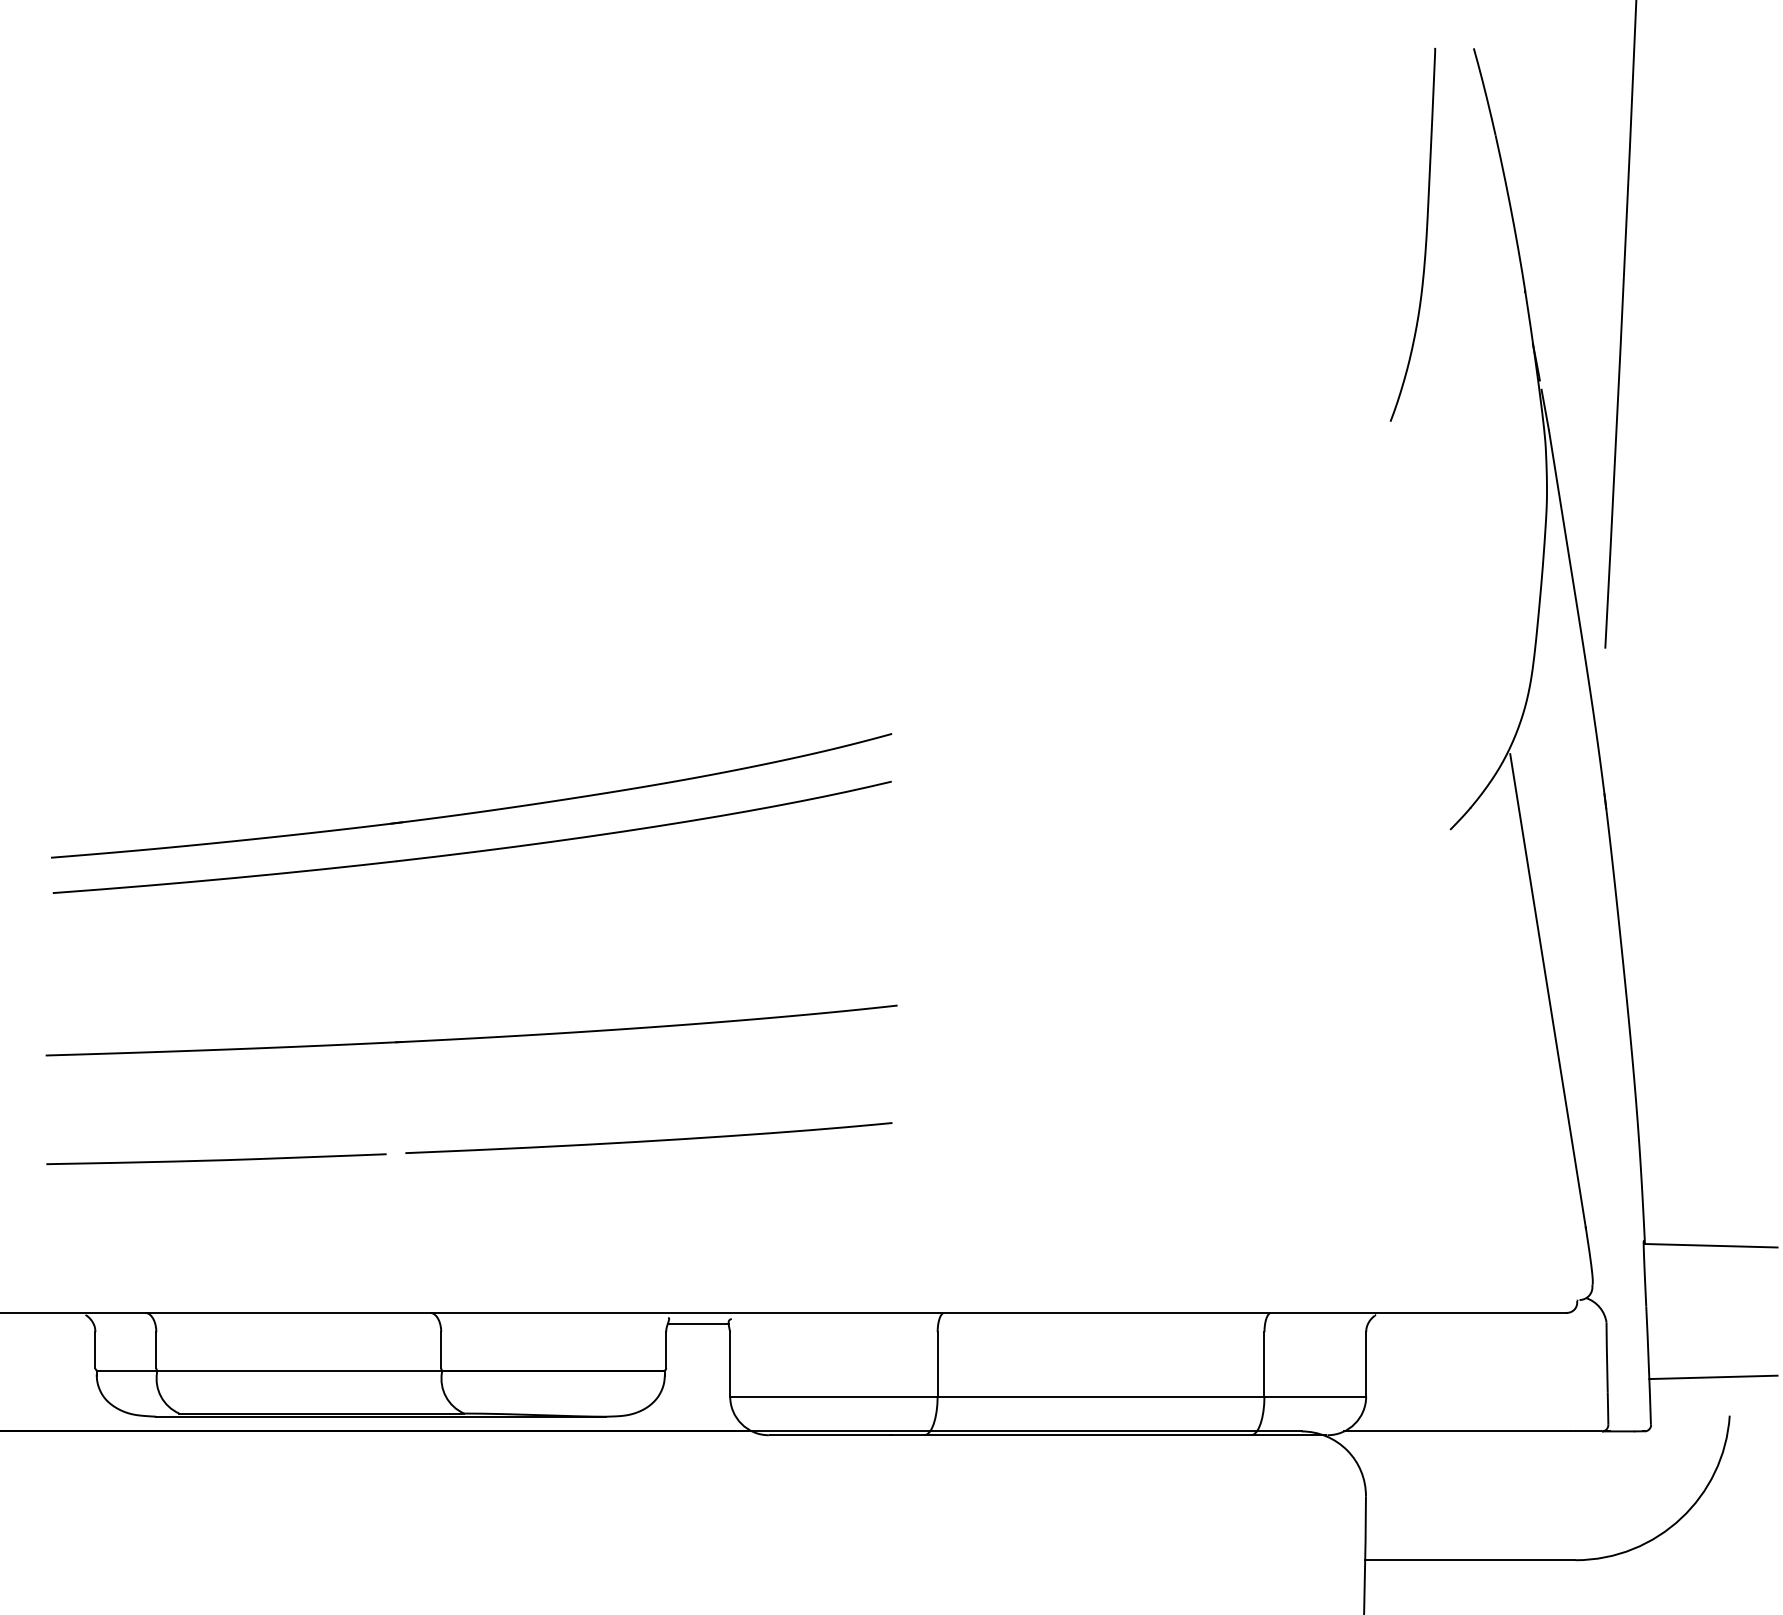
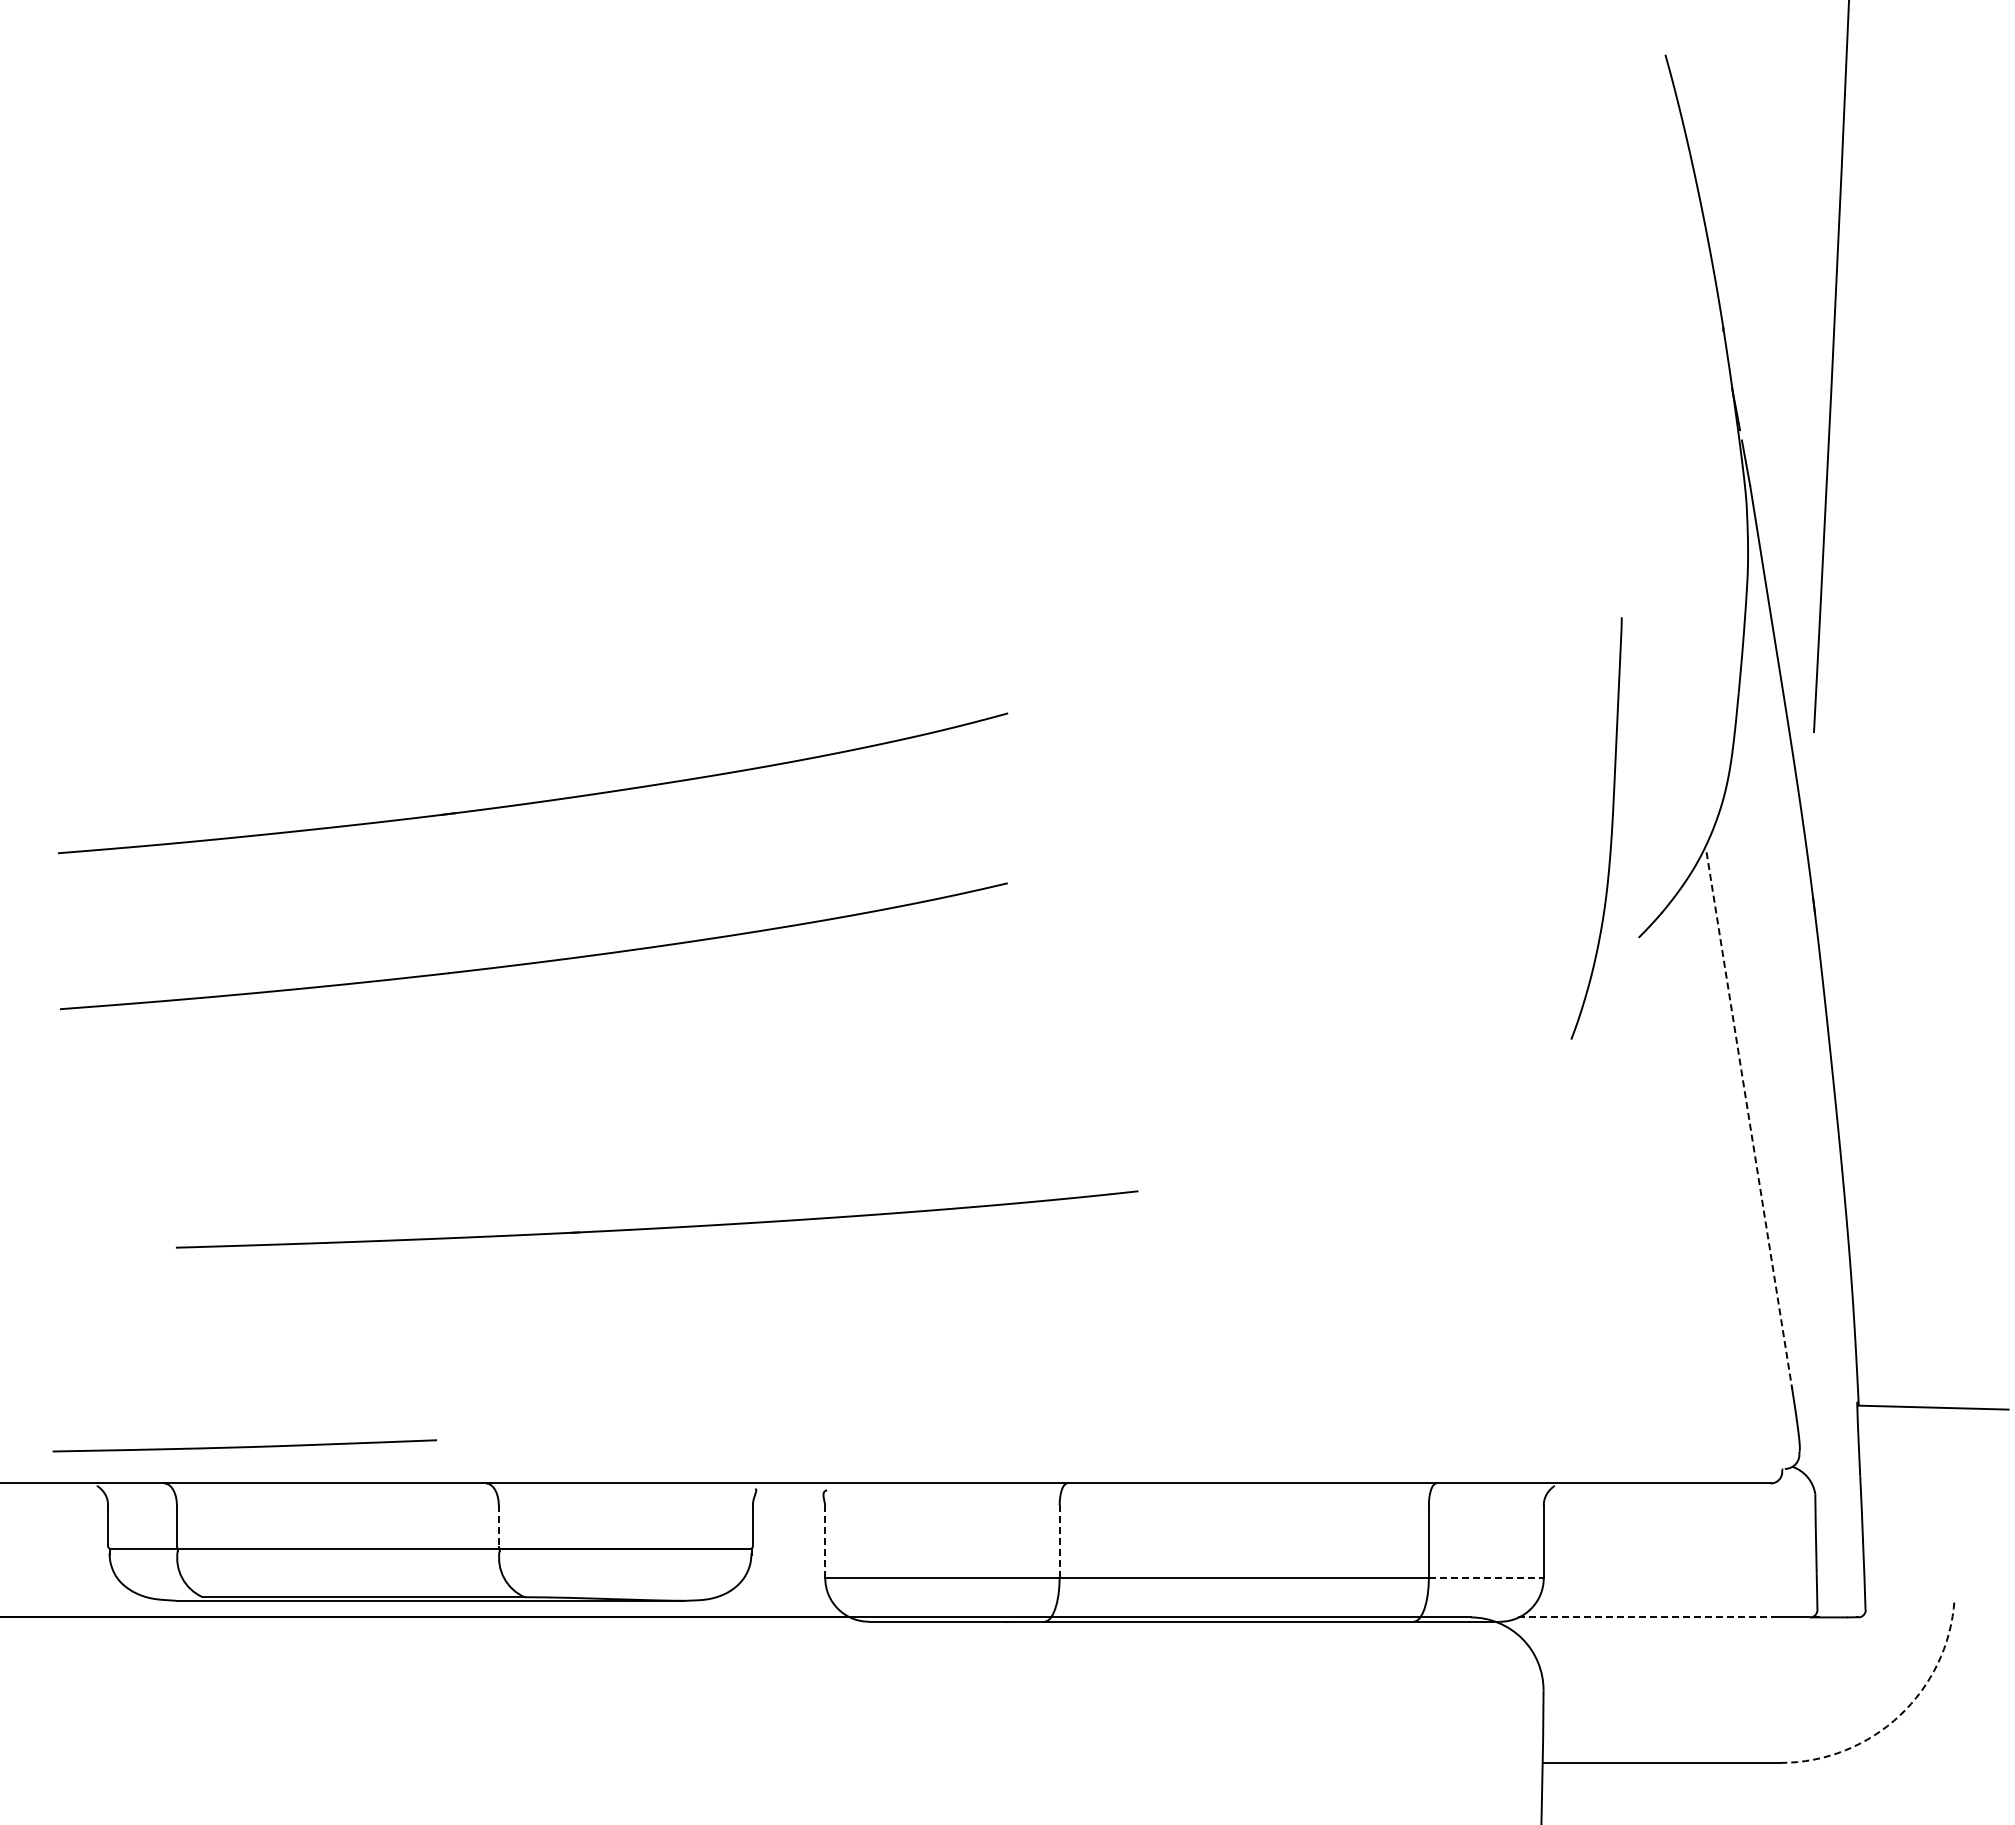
curve: (1426, 234) -> (1611, 828), moved
part: (472, 811) -> (534, 801), moved
line: (1548, 990) -> (1749, 1119), solid -> dashed
part: (471, 1037) -> (657, 1227), moved
curve: (648, 1140) -> (733, 1288), removed
curve: (216, 1159) -> (244, 1446), moved
line: (698, 1323) -> (789, 1495), removed
line: (440, 1350) -> (498, 1526), solid -> dashed
line: (730, 1364) -> (825, 1541), solid -> dashed
line: (937, 1364) -> (1059, 1541), solid -> dashed
line: (1712, 1377) -> (1935, 1556), removed
line: (1315, 1396) -> (1486, 1578), solid -> dashed
line: (1457, 1431) -> (1646, 1617), solid -> dashed
arc: (1681, 1518) -> (1899, 1715), solid -> dashed

